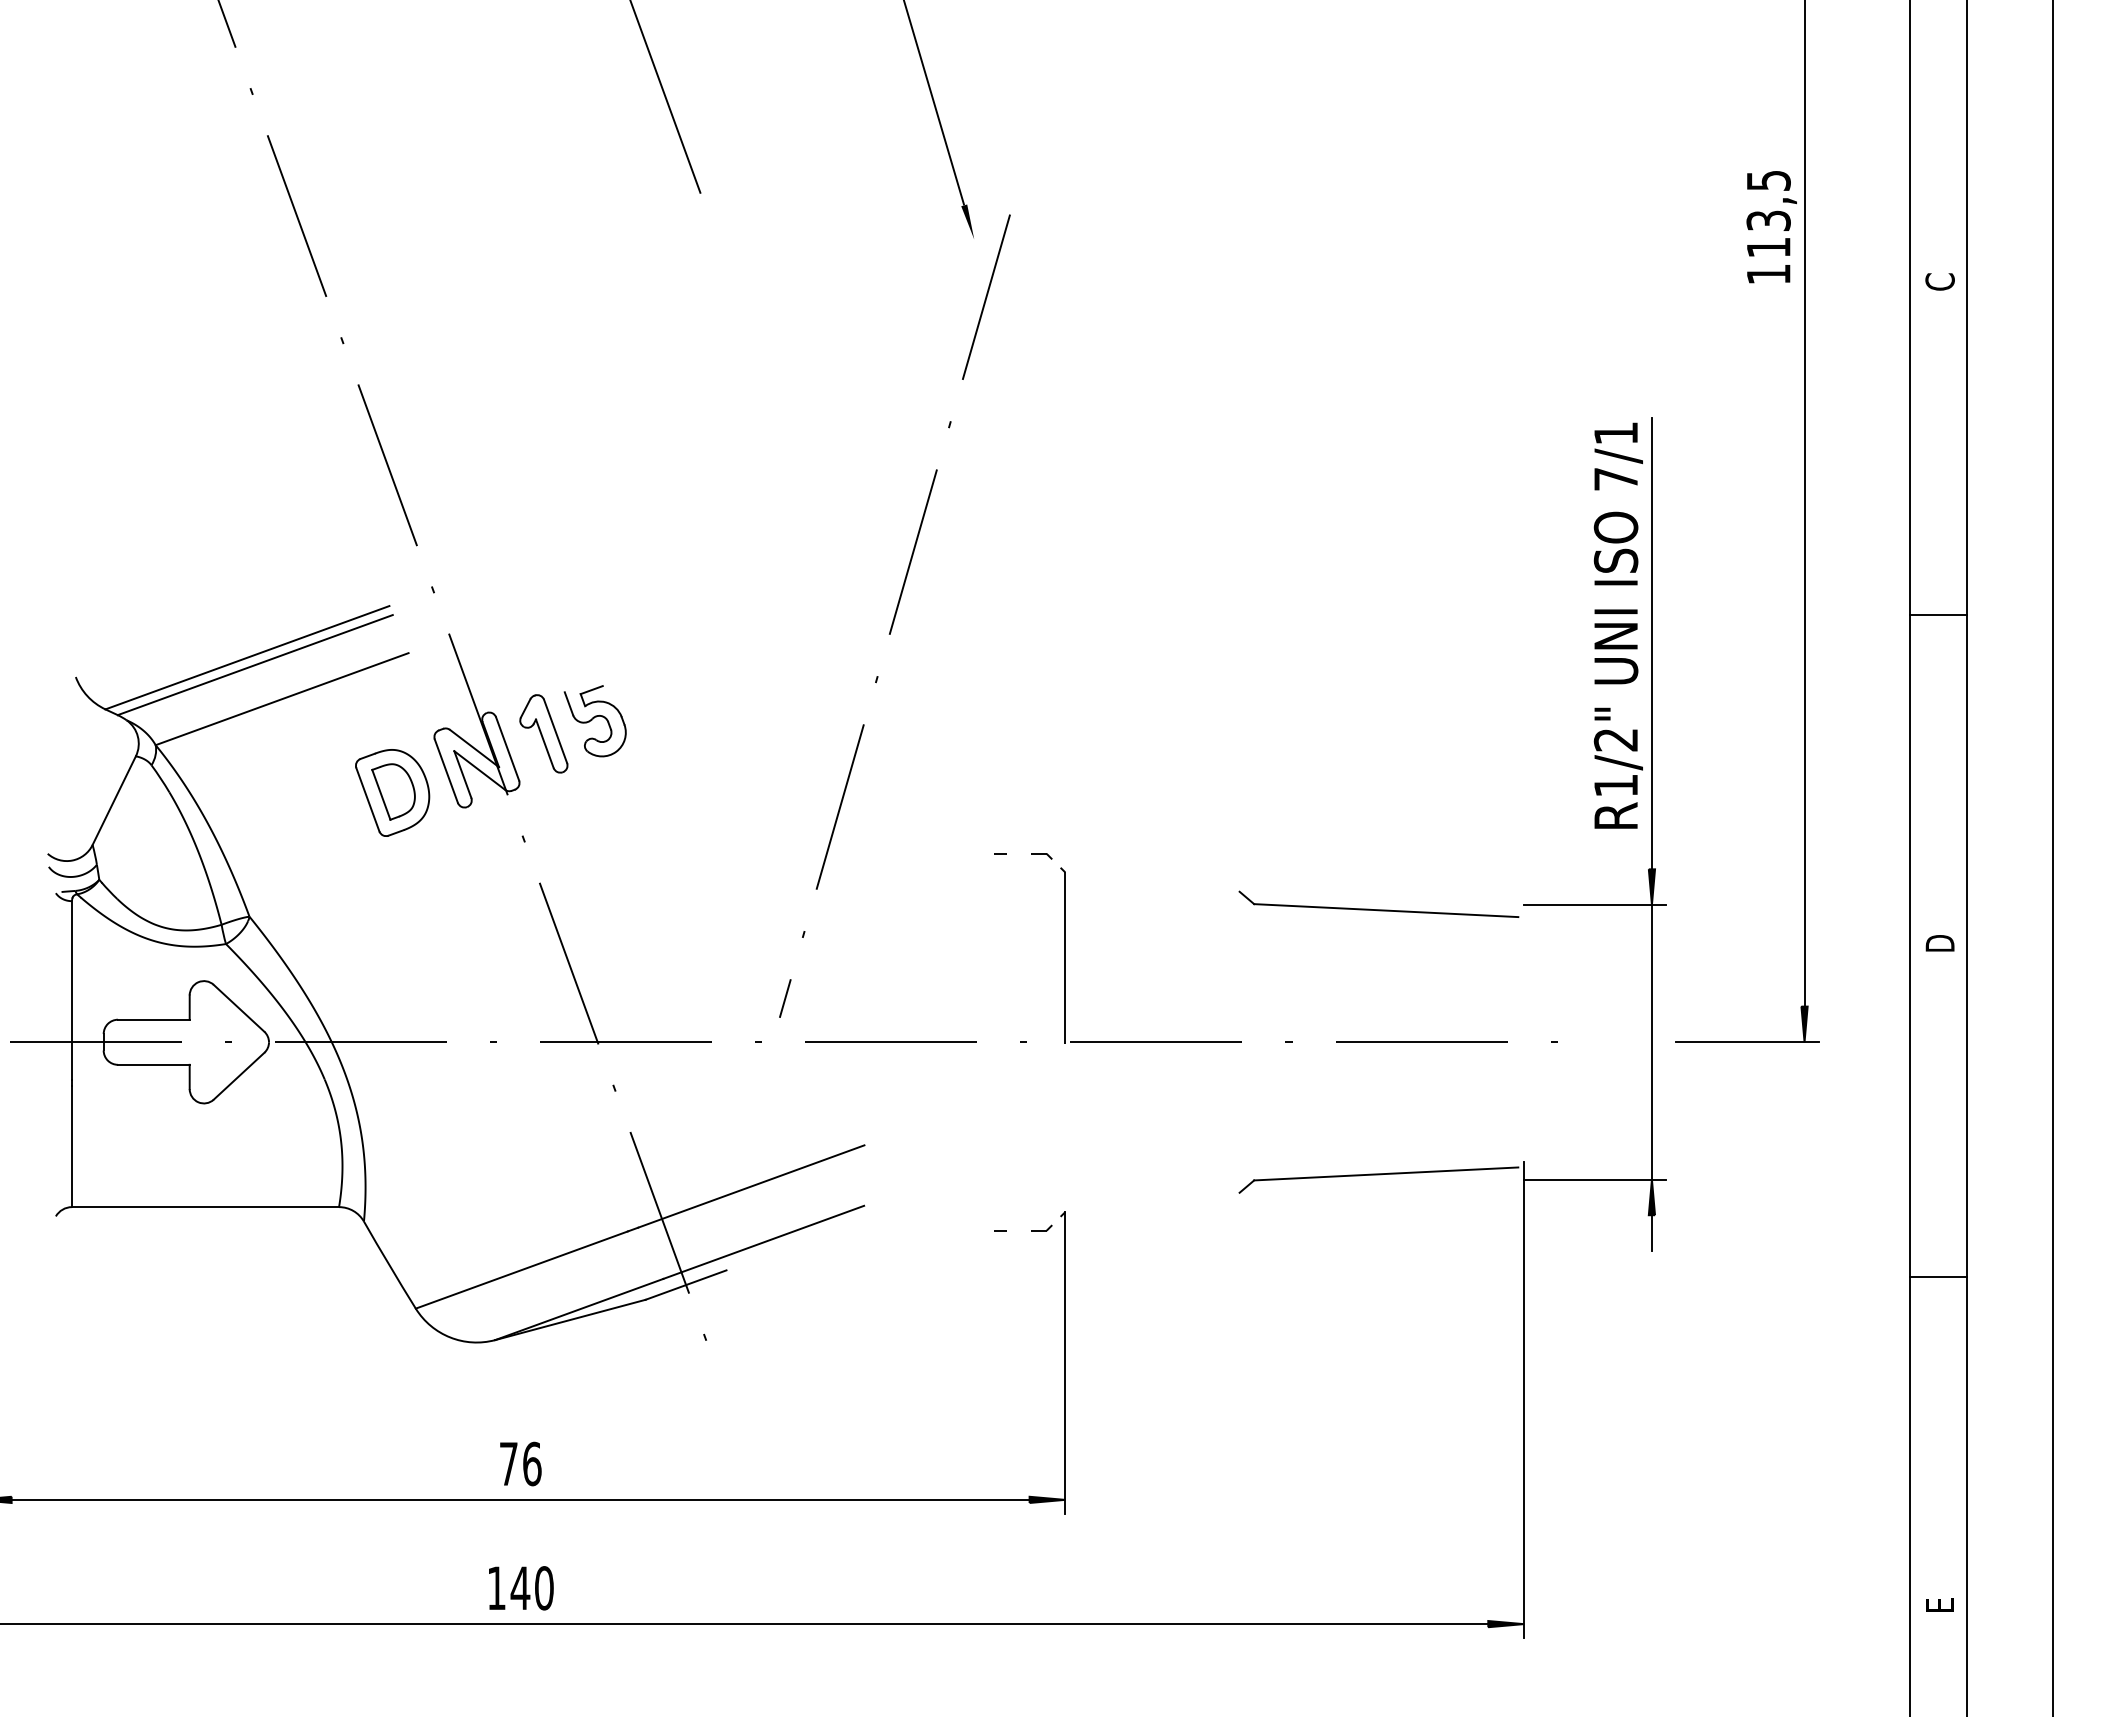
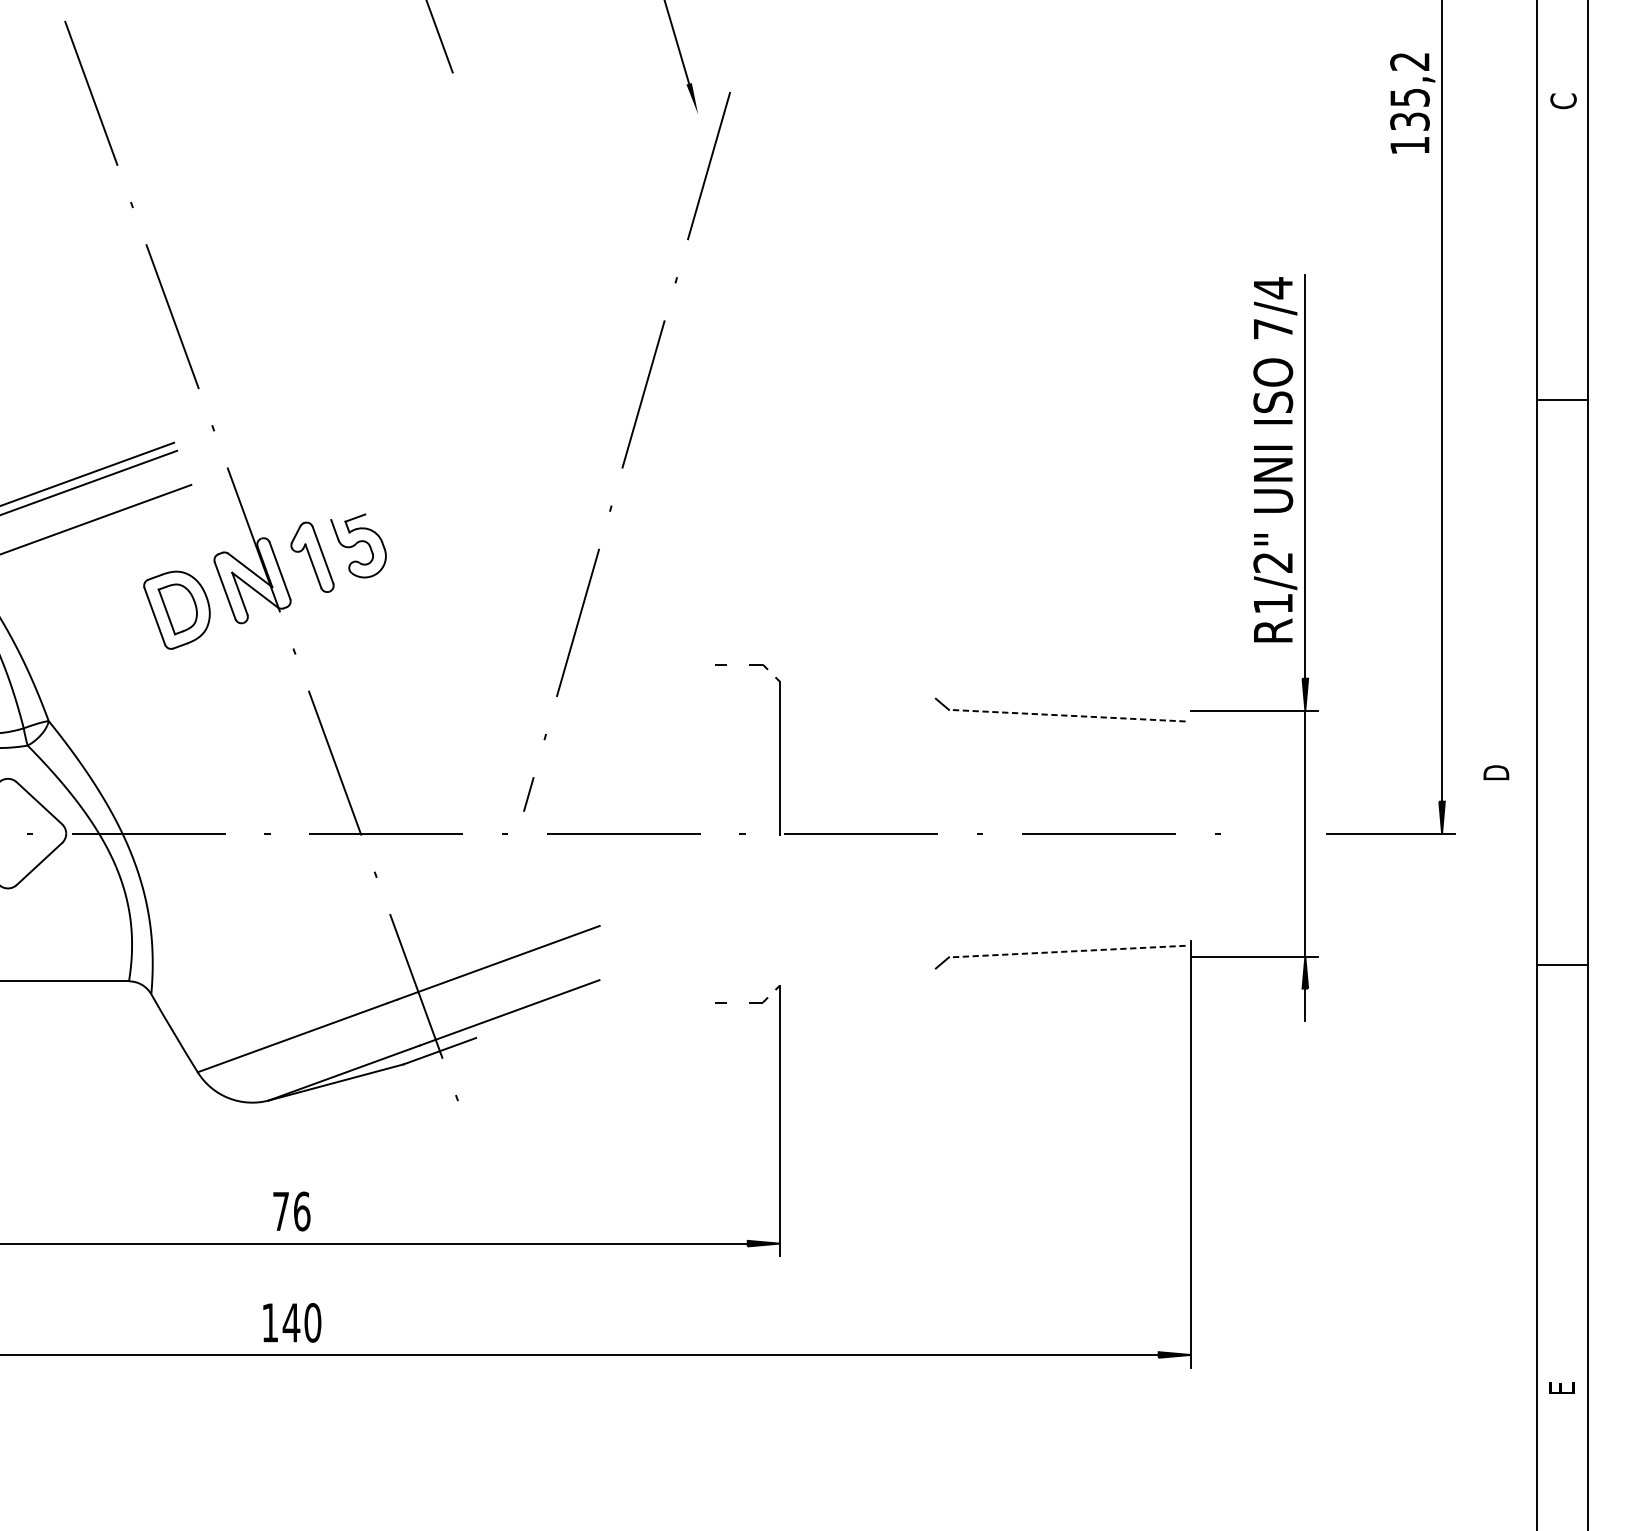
text: (1768, 214) -> (1409, 91), 113,5 -> 135,2
text: (1939, 281) -> (1562, 100), moved
text: (1615, 433) -> (1272, 288), 7/1 -> 7/4
line: (1938, 615) -> (1562, 400), moved
line: (1385, 910) -> (1066, 715), solid -> dashed
text: (1939, 943) -> (1495, 772), moved
line: (1385, 1173) -> (1066, 951), solid -> dashed
line: (1938, 1276) -> (1562, 964), moved
text: (1939, 1604) -> (1561, 1387), moved

